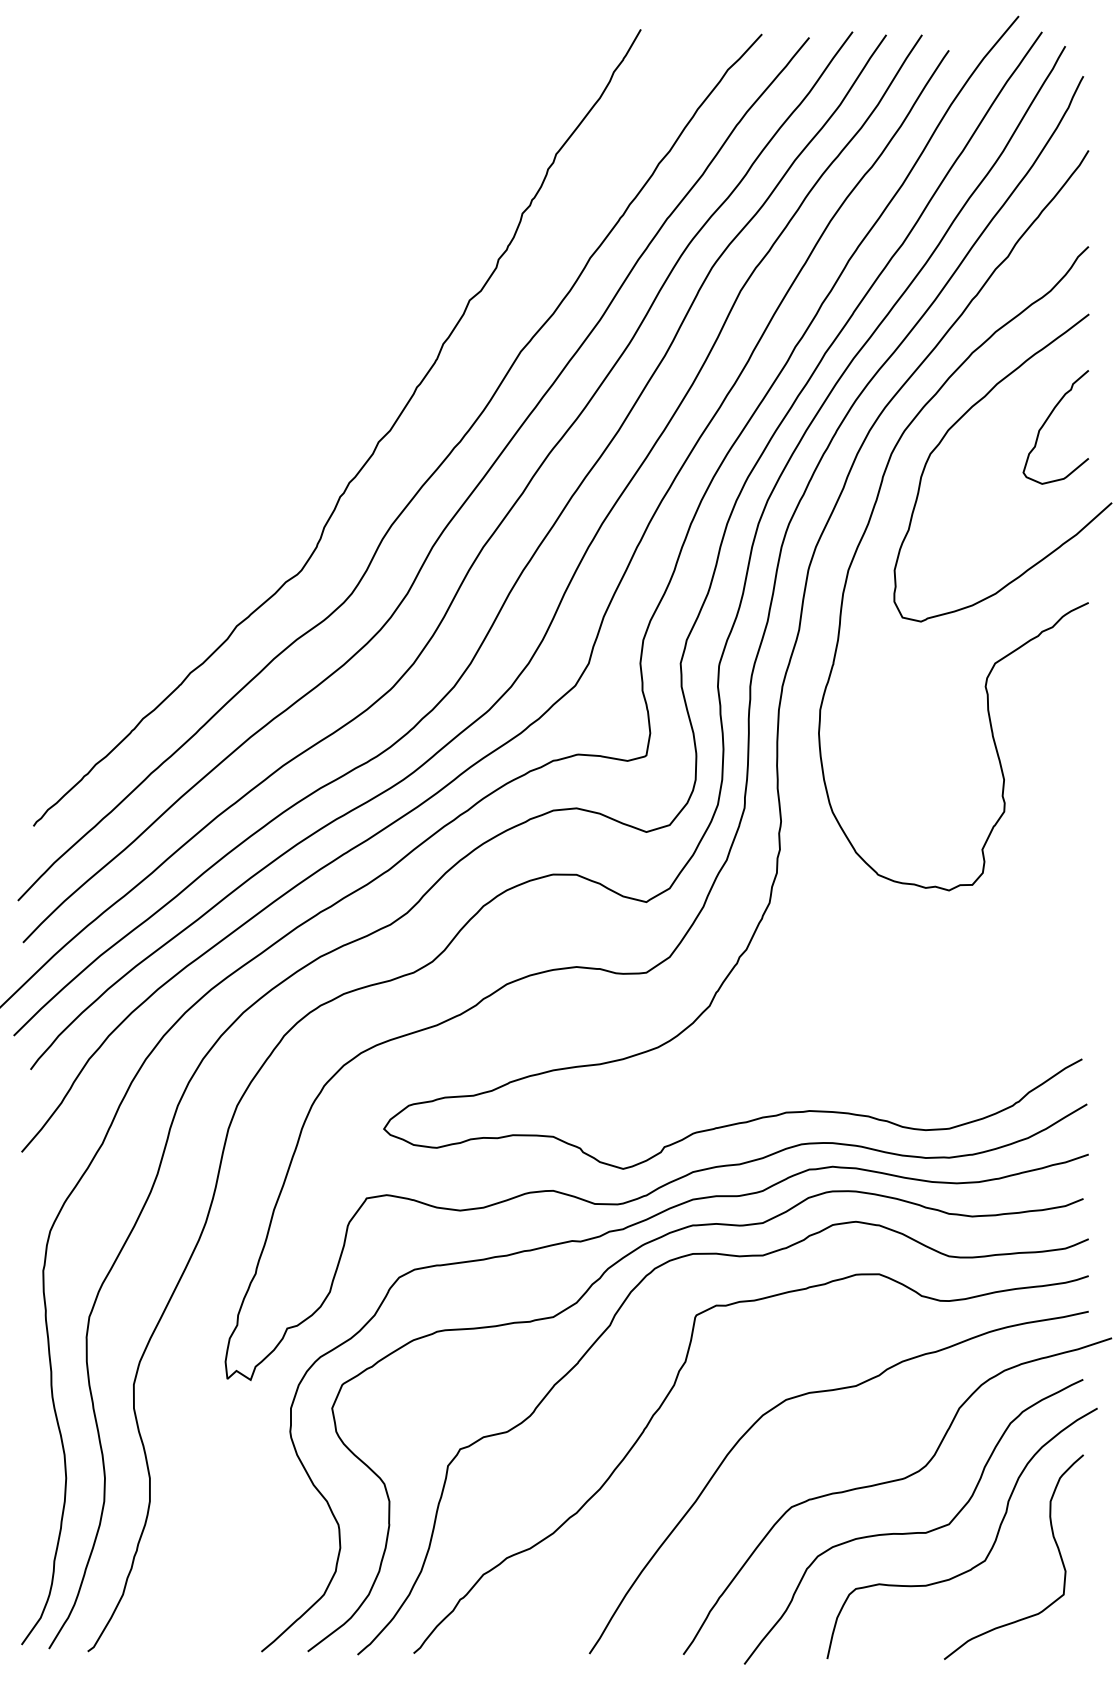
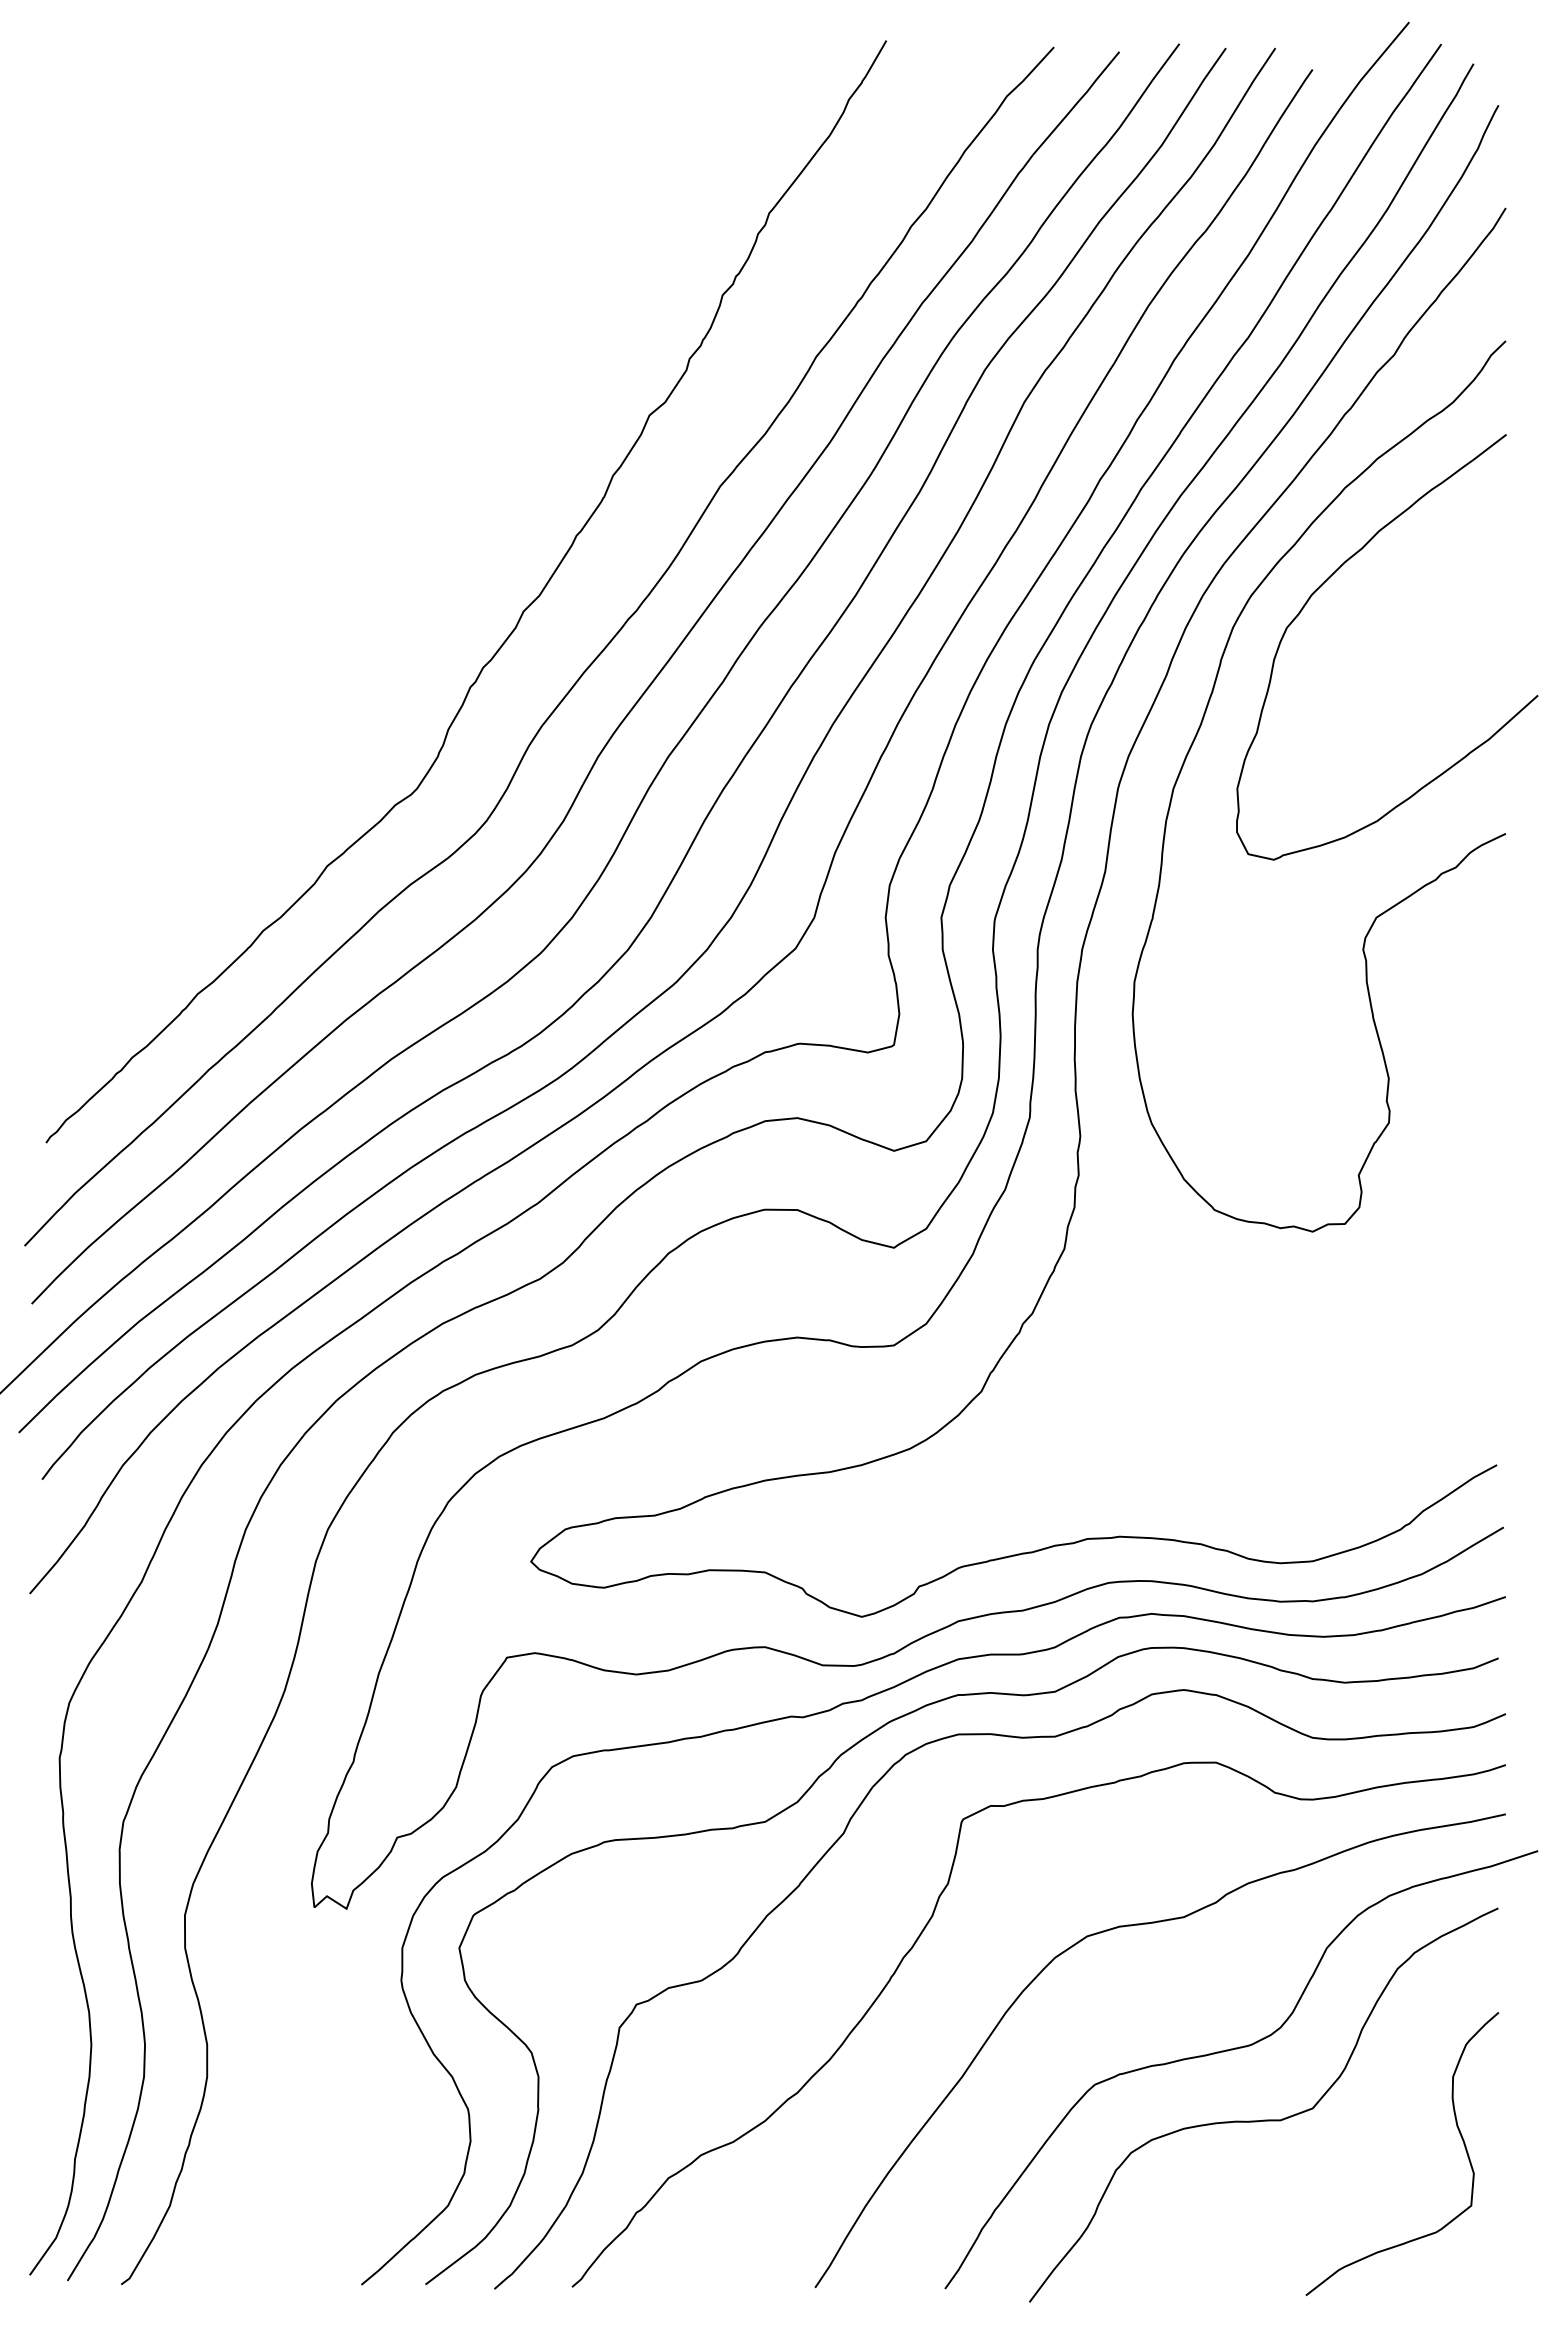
curve: (1047, 420) -> (1448, 581), removed
curve: (989, 1551) -> (1368, 2145), removed

